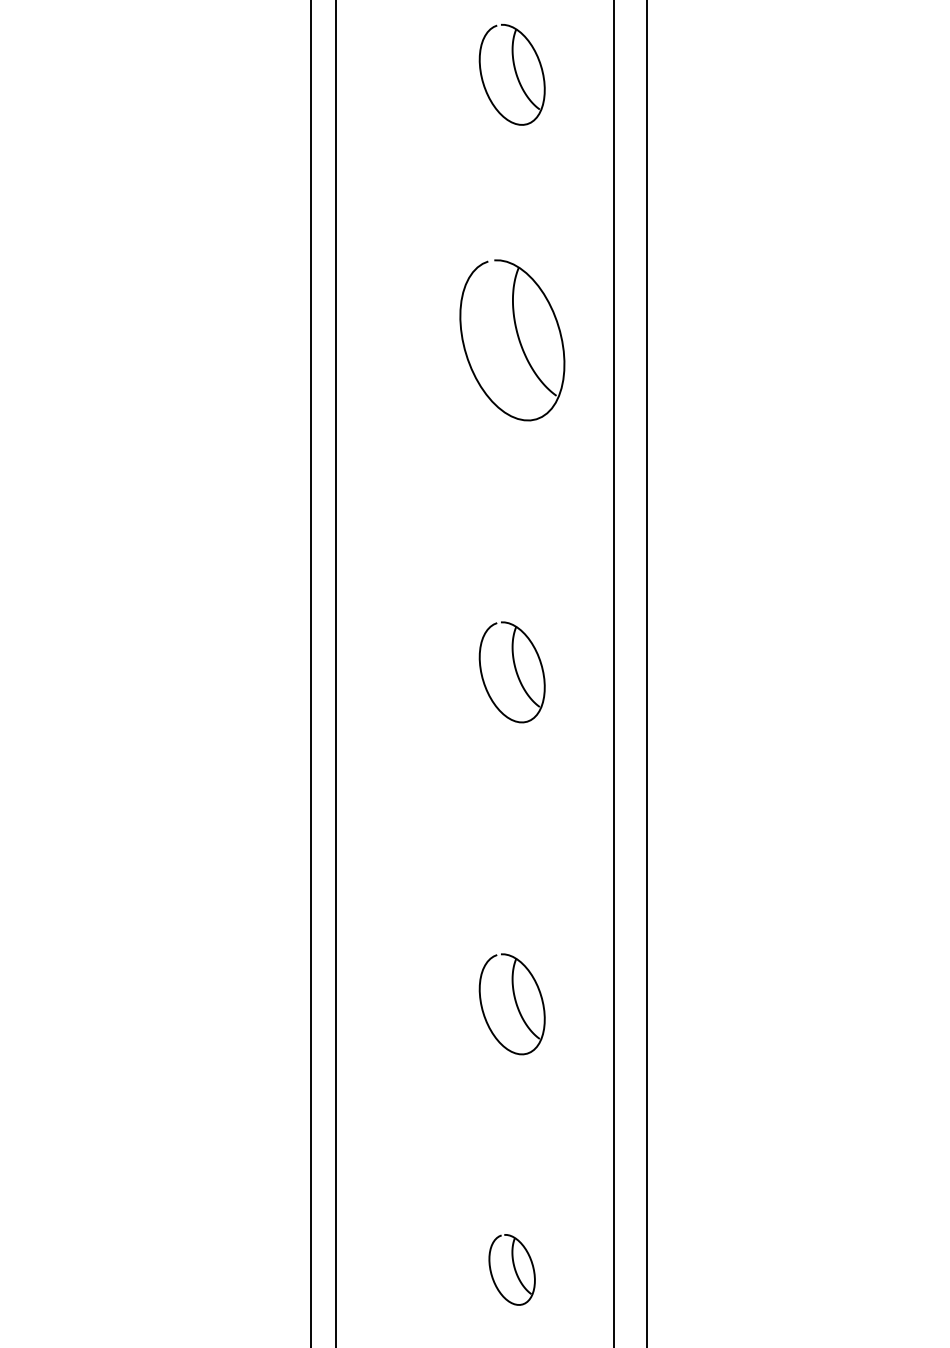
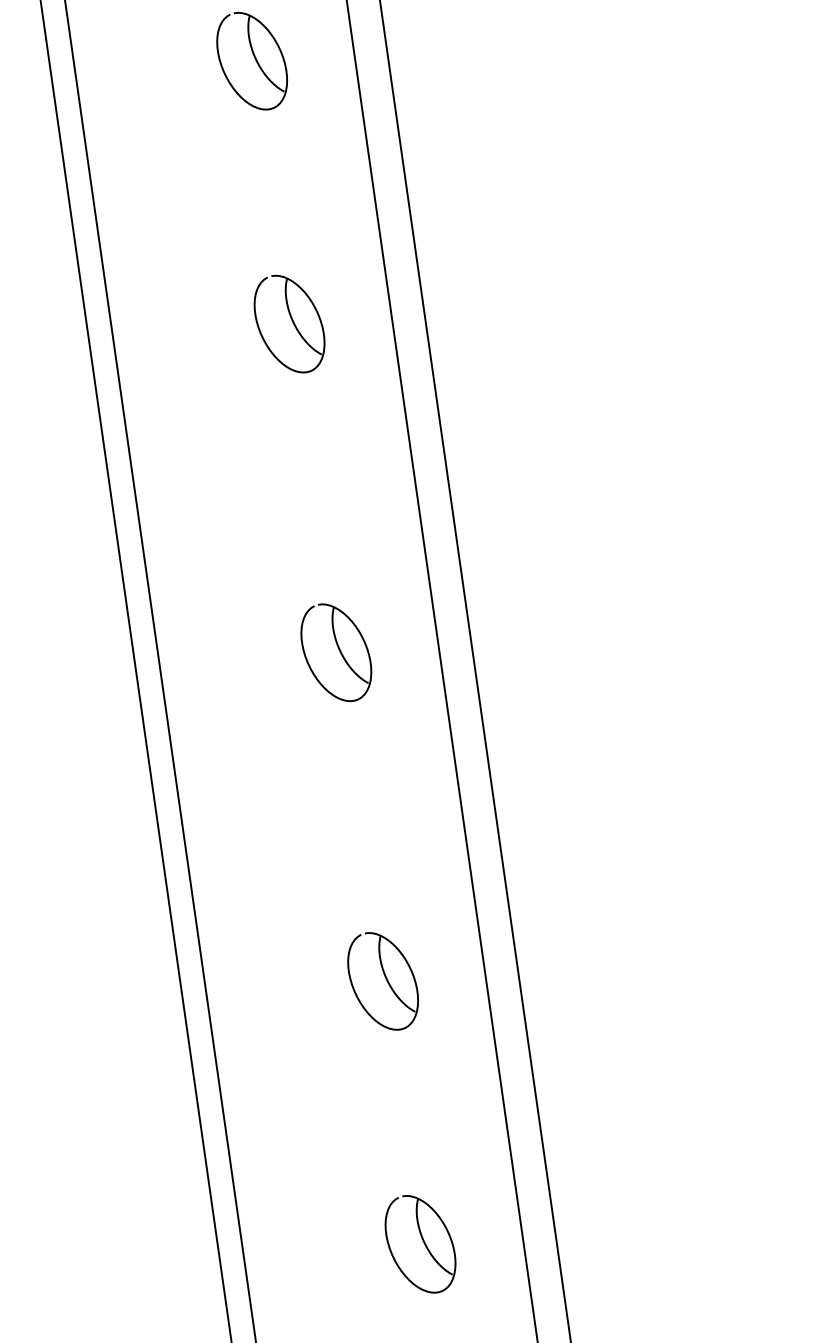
part: (511, 340) -> (288, 324), size x0.62
part: (511, 1269) -> (419, 1244), size x1.43

